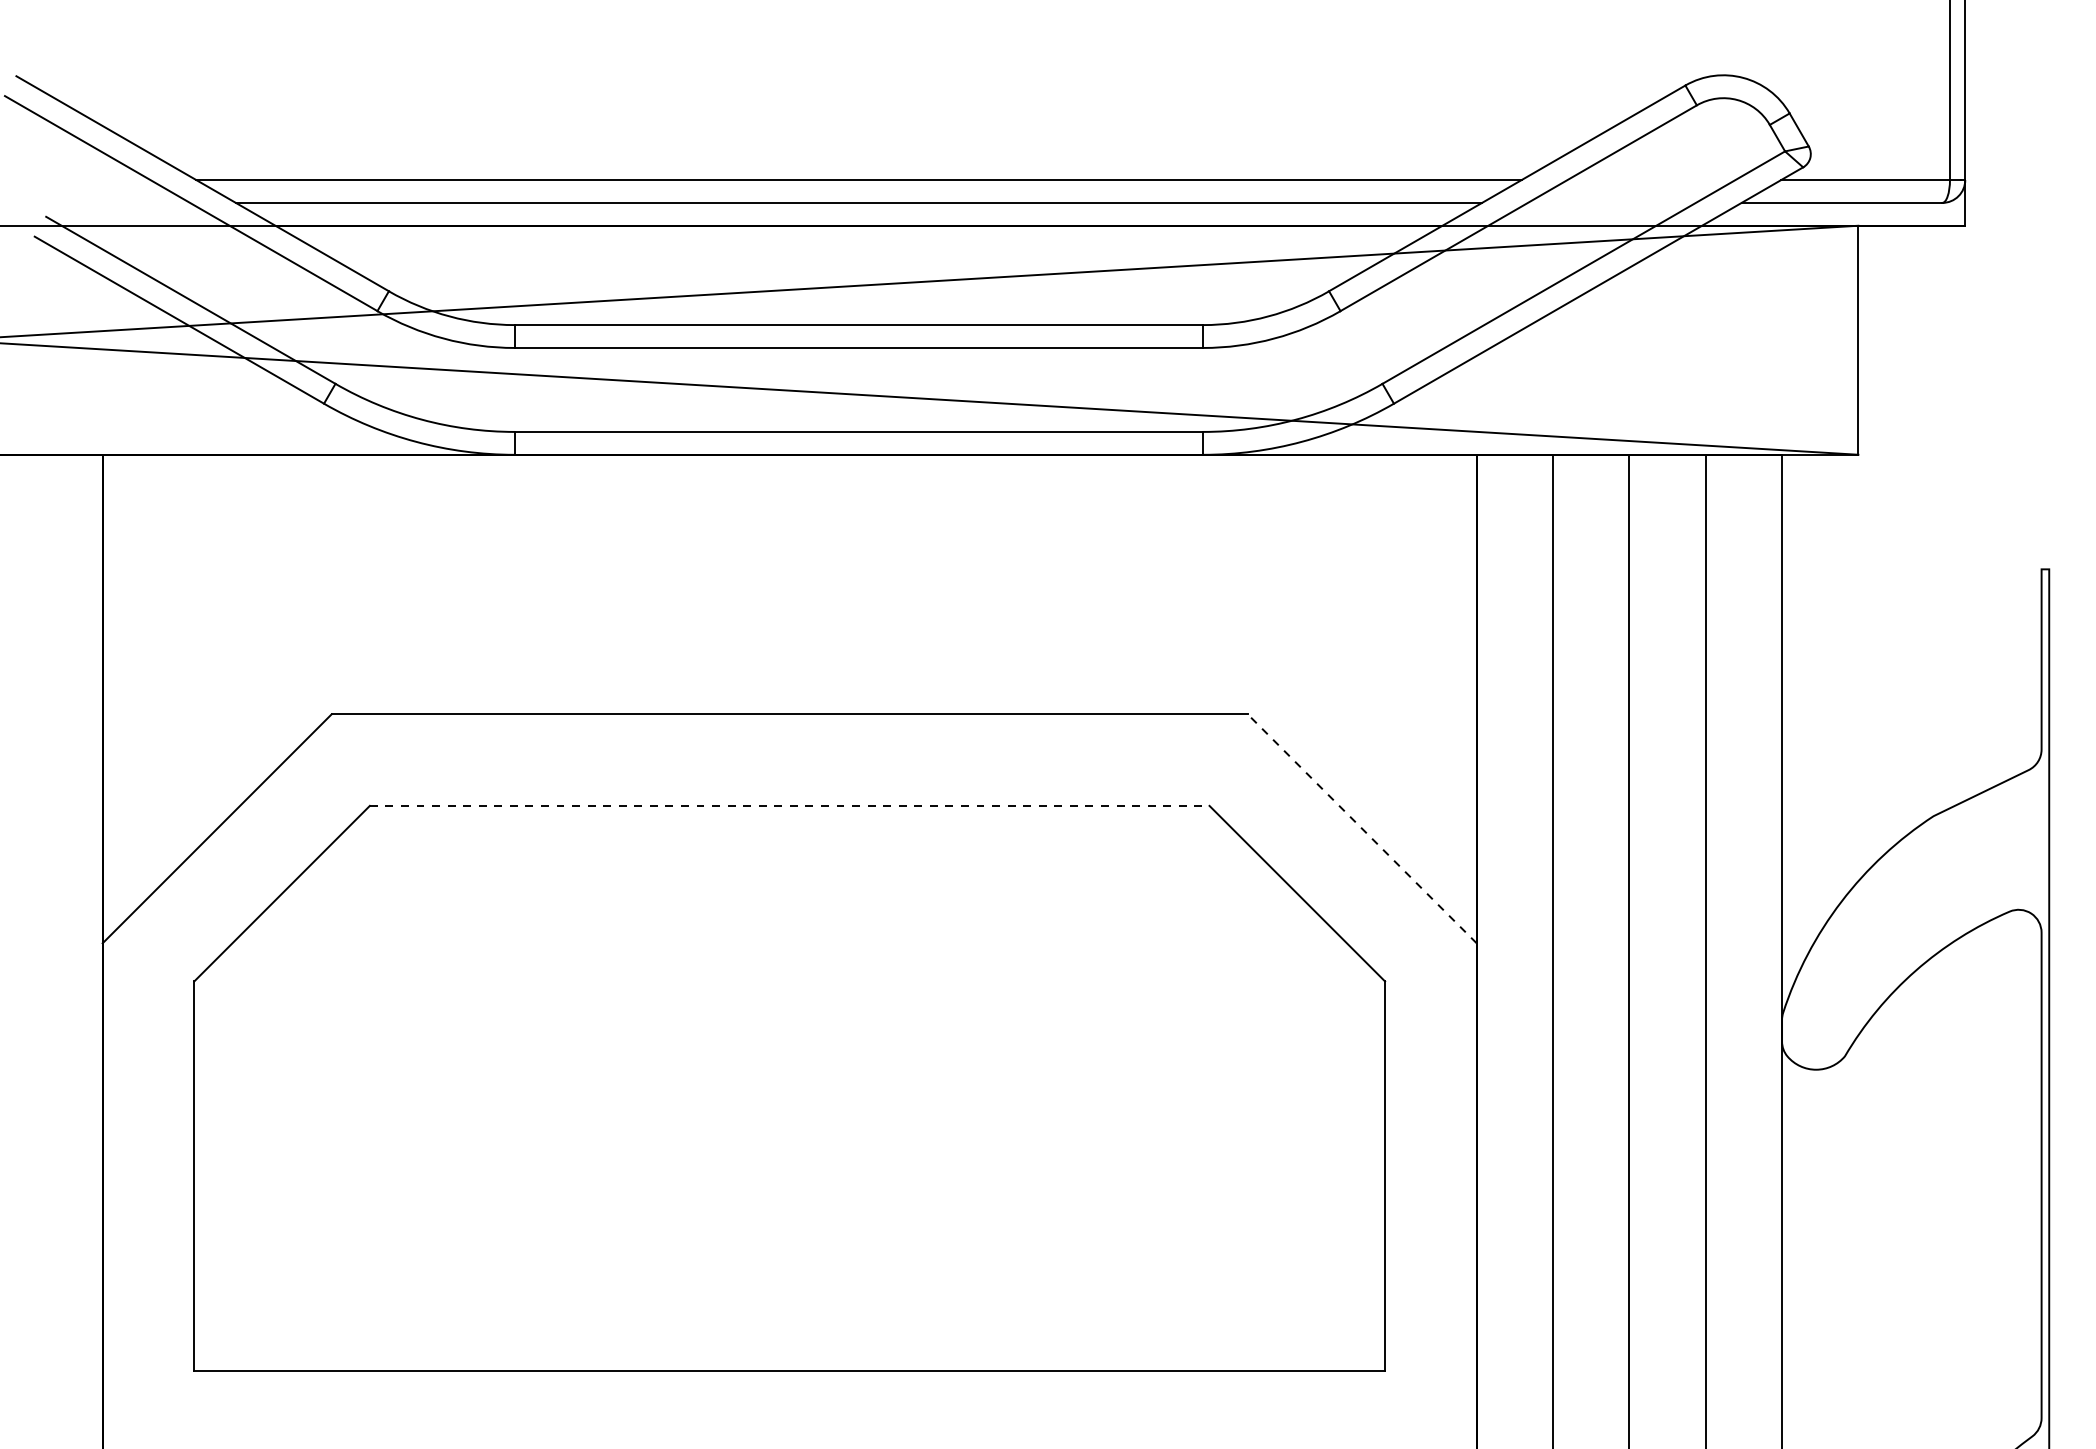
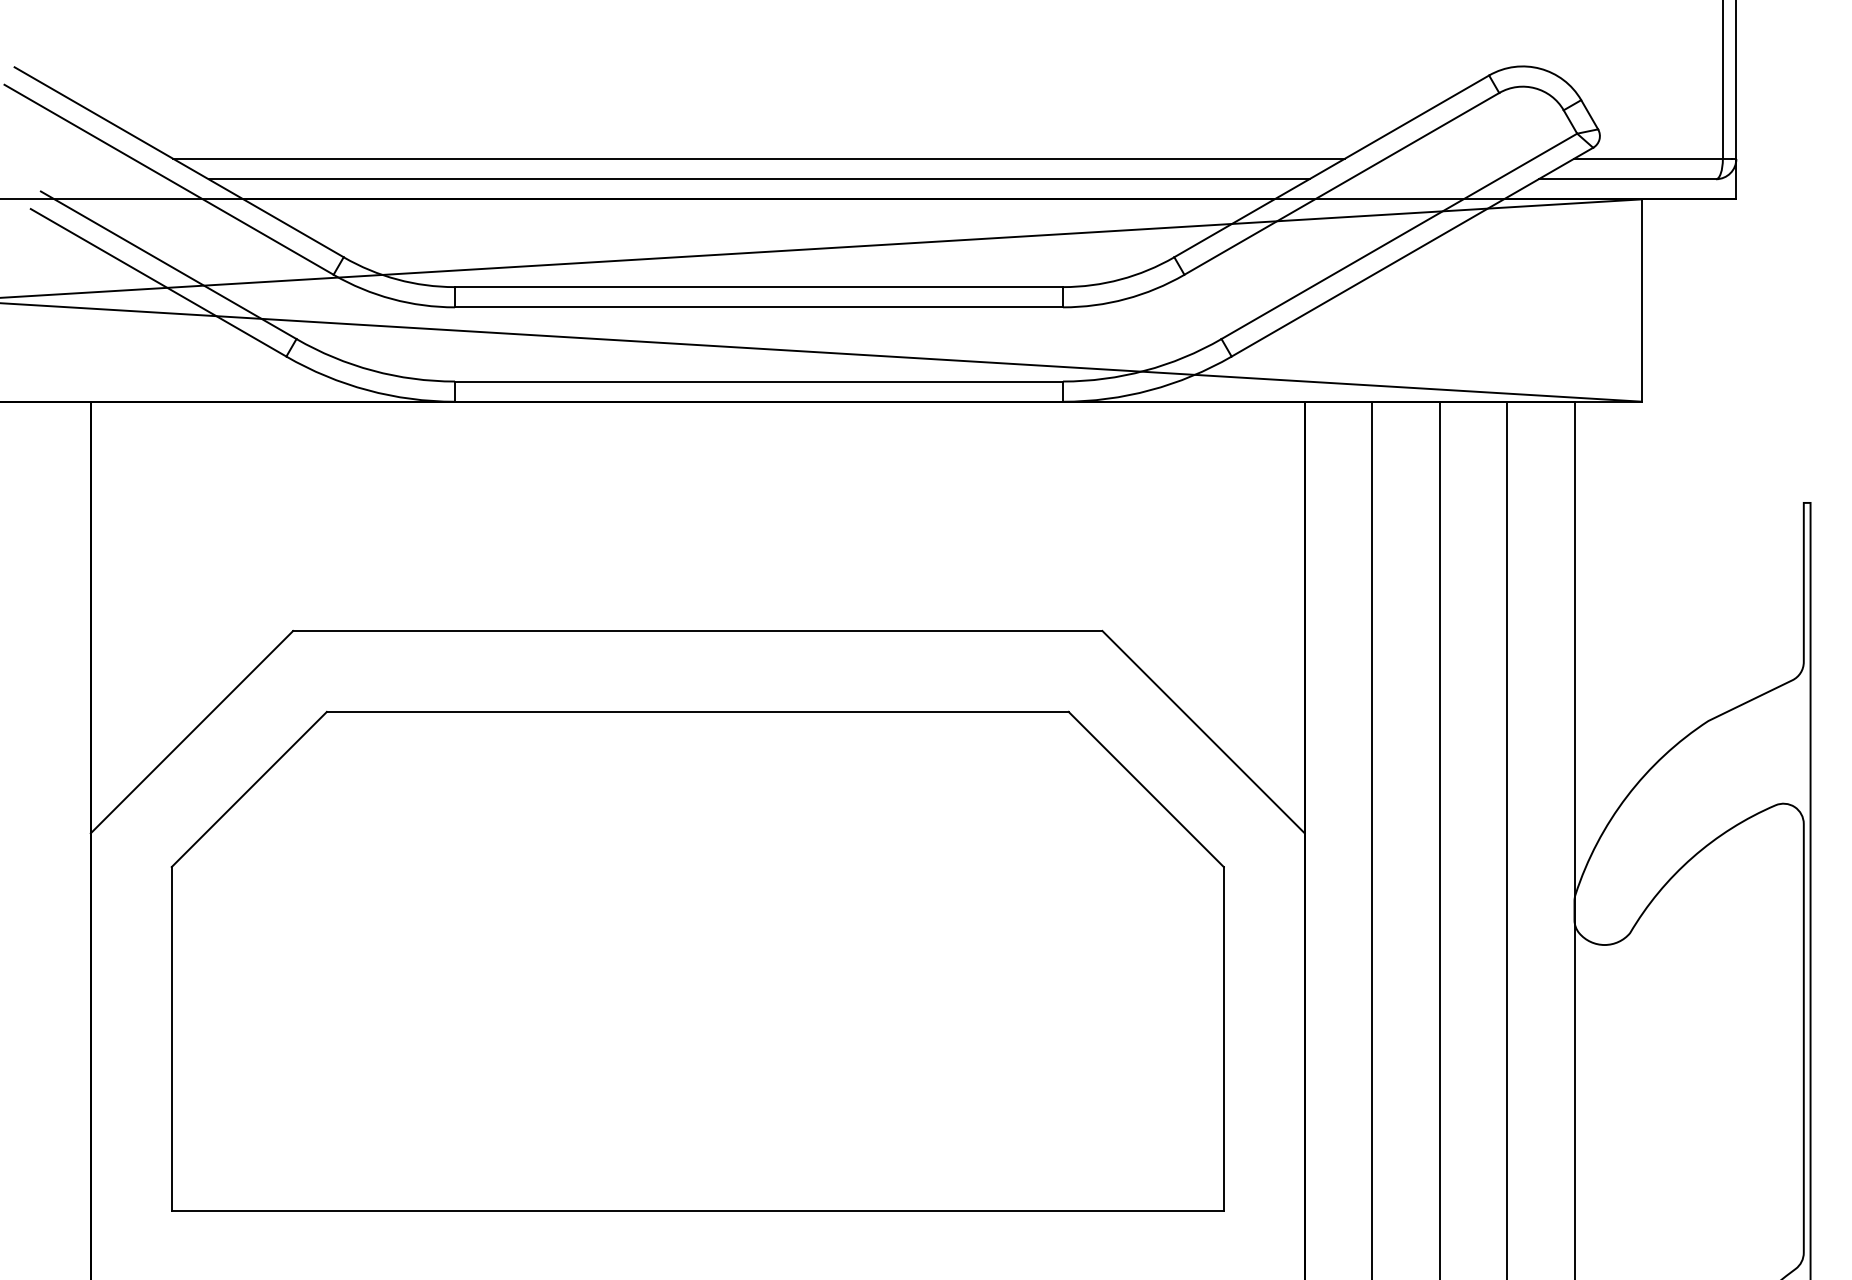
line: (789, 805) -> (697, 711), dashed -> solid
line: (1362, 828) -> (1203, 731), dashed -> solid

